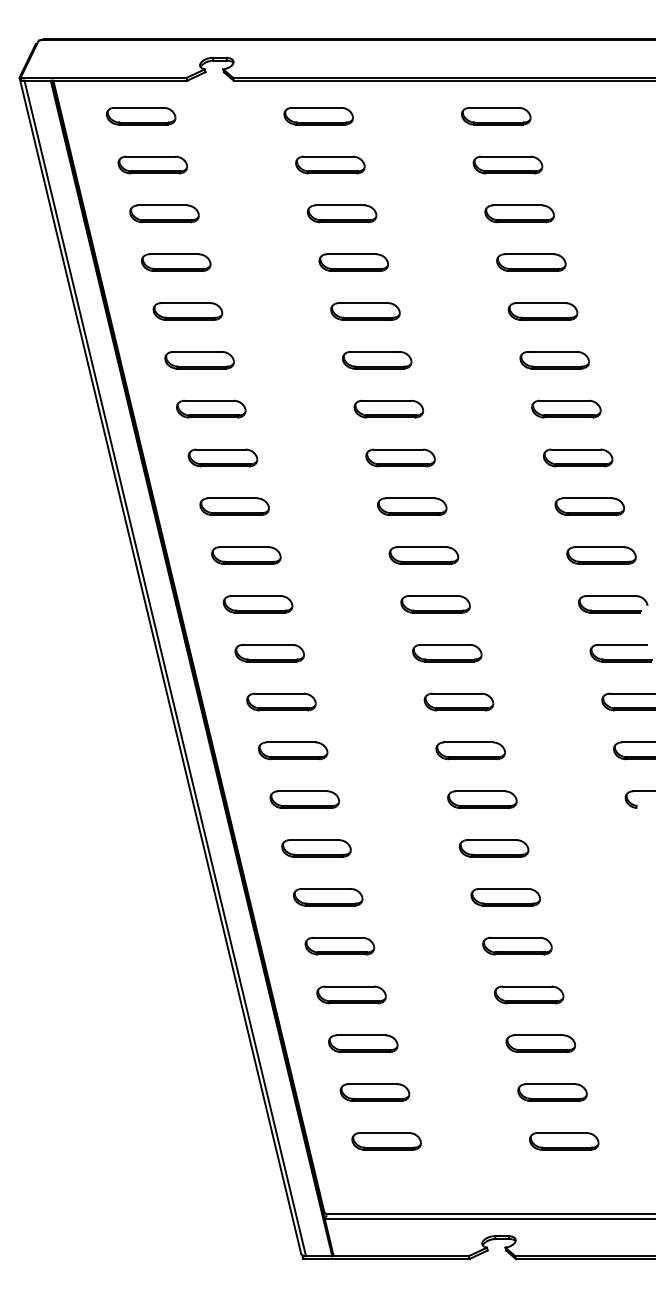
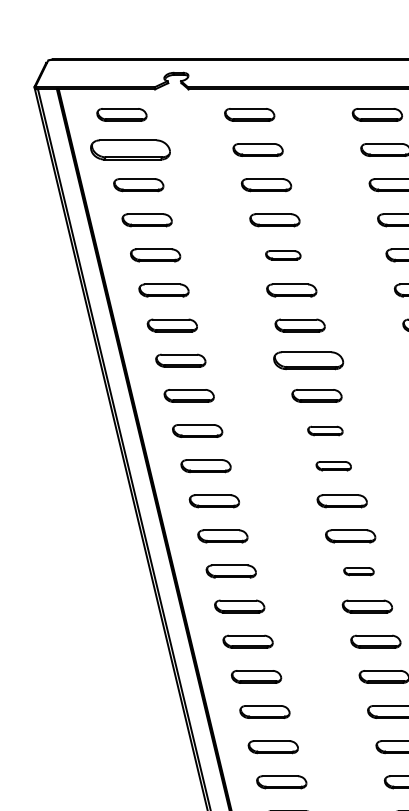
part: (152, 164) -> (130, 149), size x1.6
part: (365, 311) -> (283, 255), size x0.7
part: (400, 457) -> (308, 360), size x1.4
part: (423, 555) -> (325, 430), size x0.7
part: (435, 604) -> (333, 466), size x0.7
part: (470, 750) -> (358, 571), size x0.6

